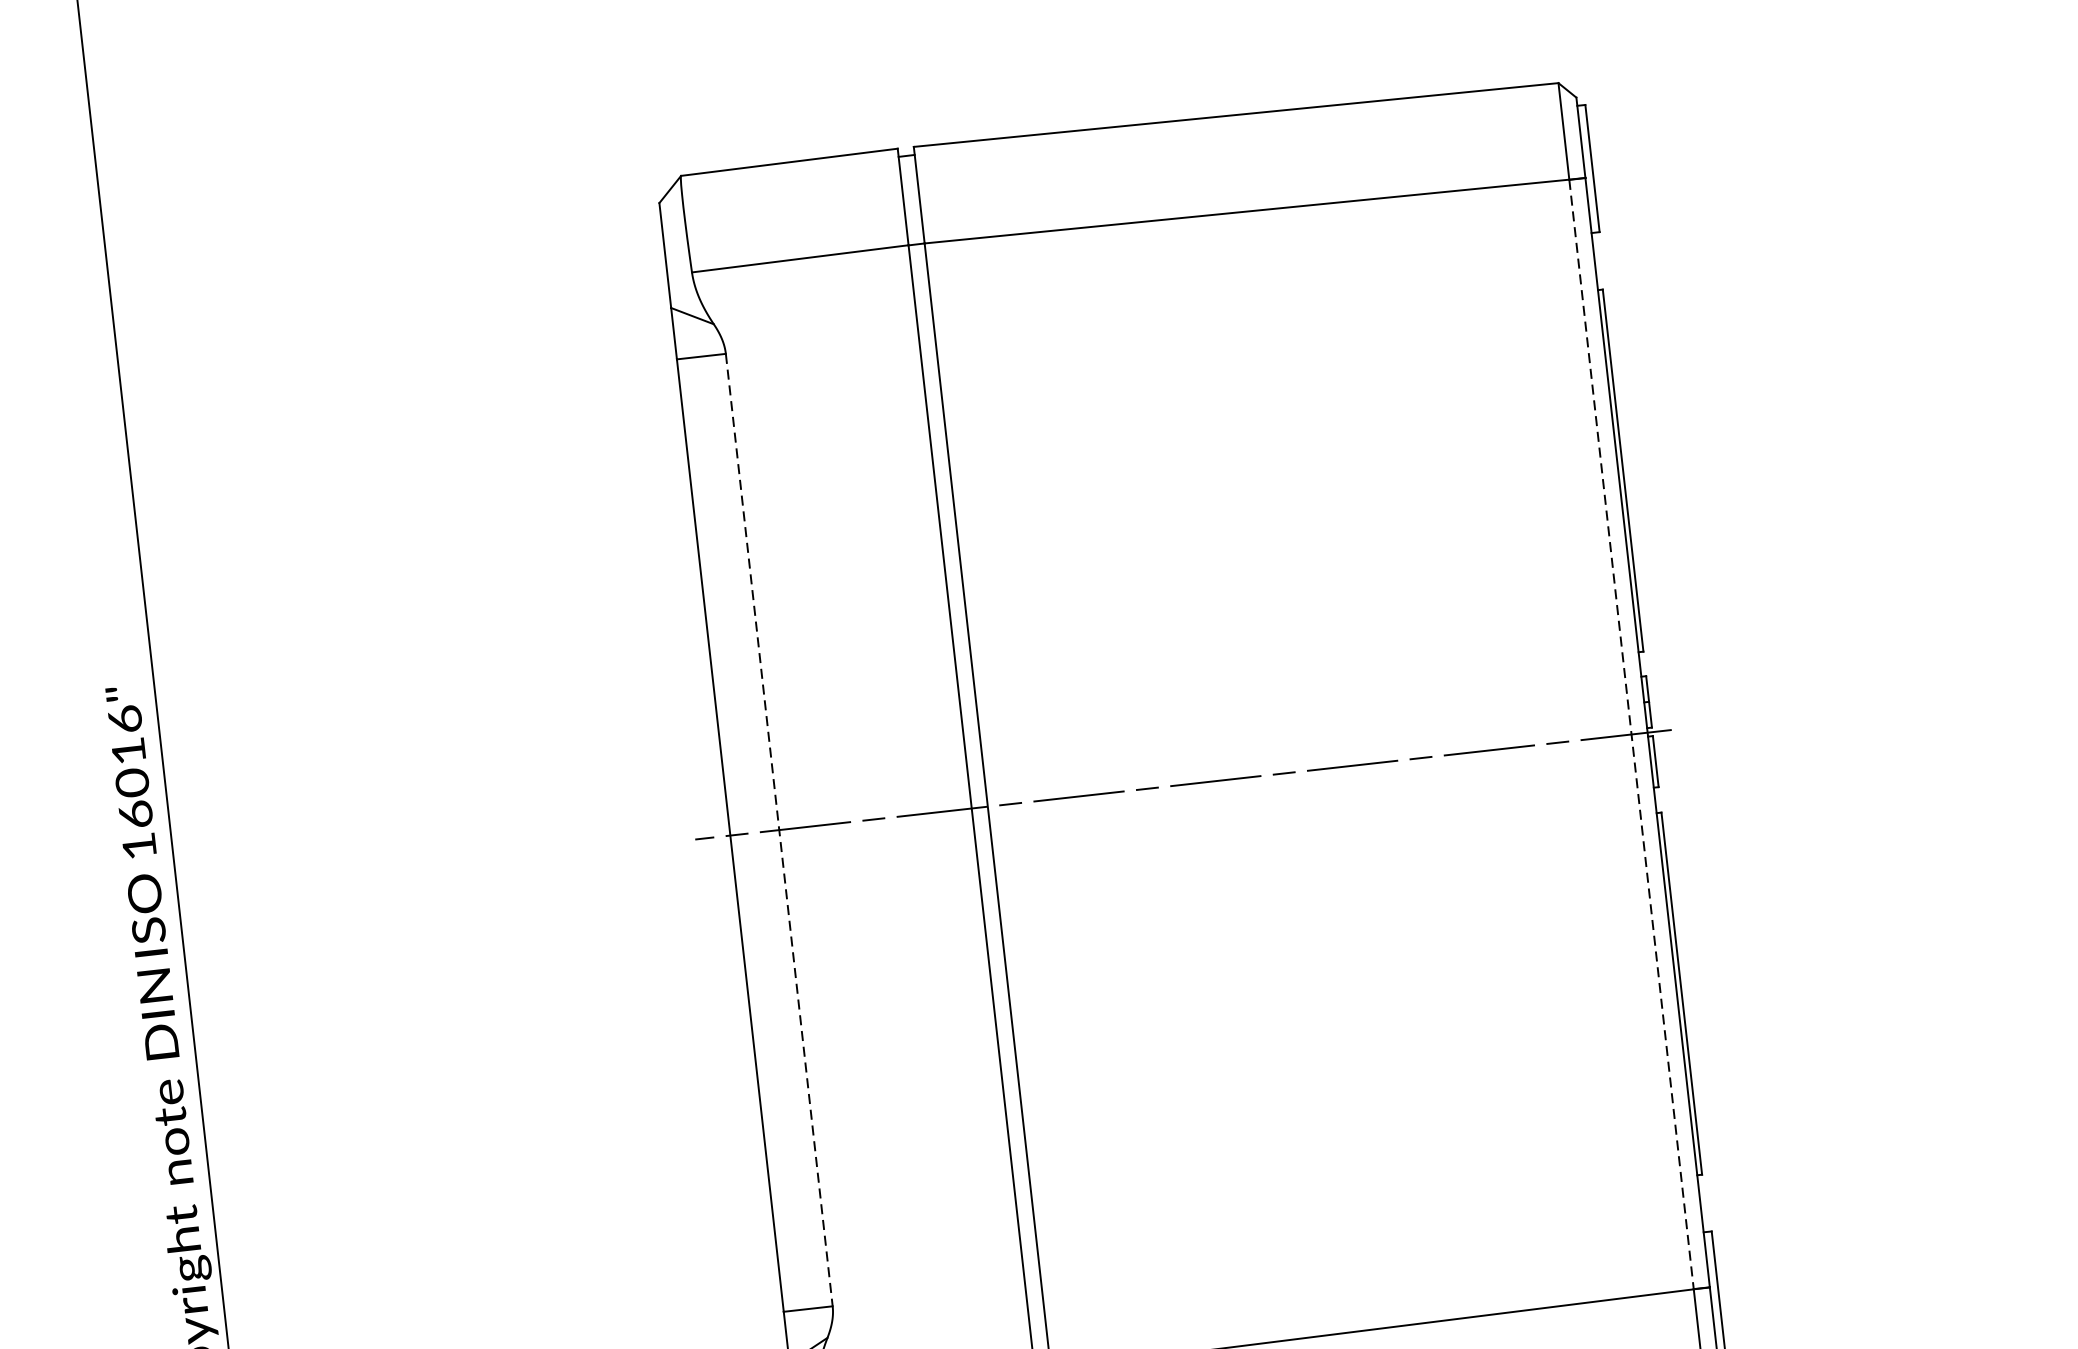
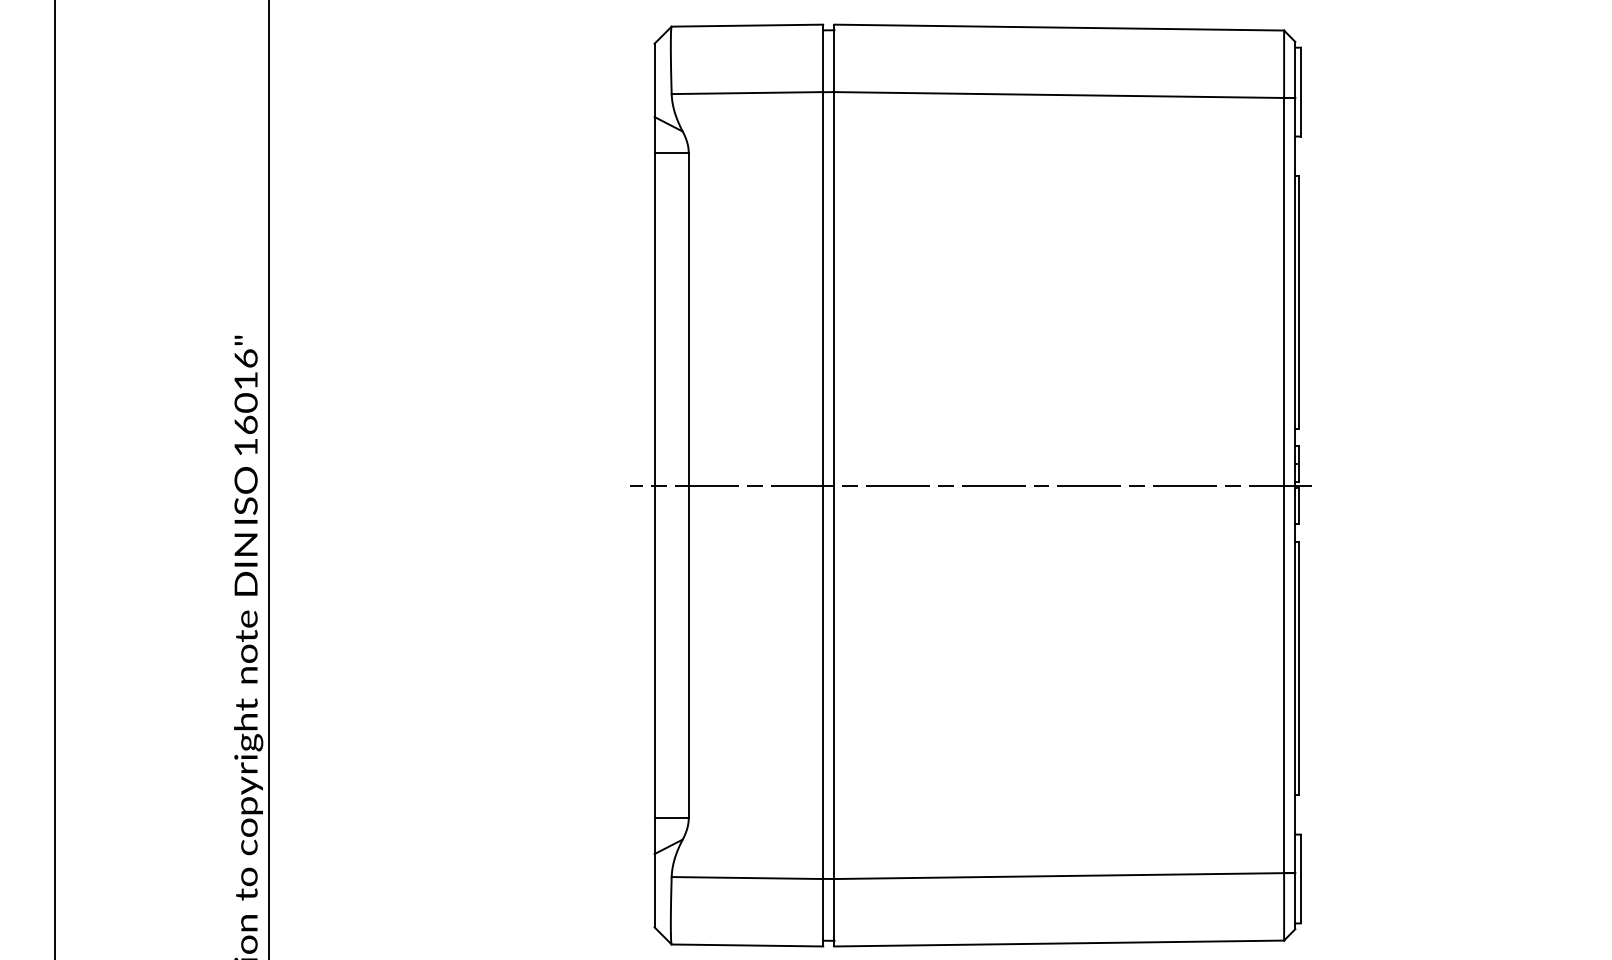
line: (1632, 735) -> (1284, 486), dashed -> solid
line: (778, 830) -> (688, 485), dashed -> solid

